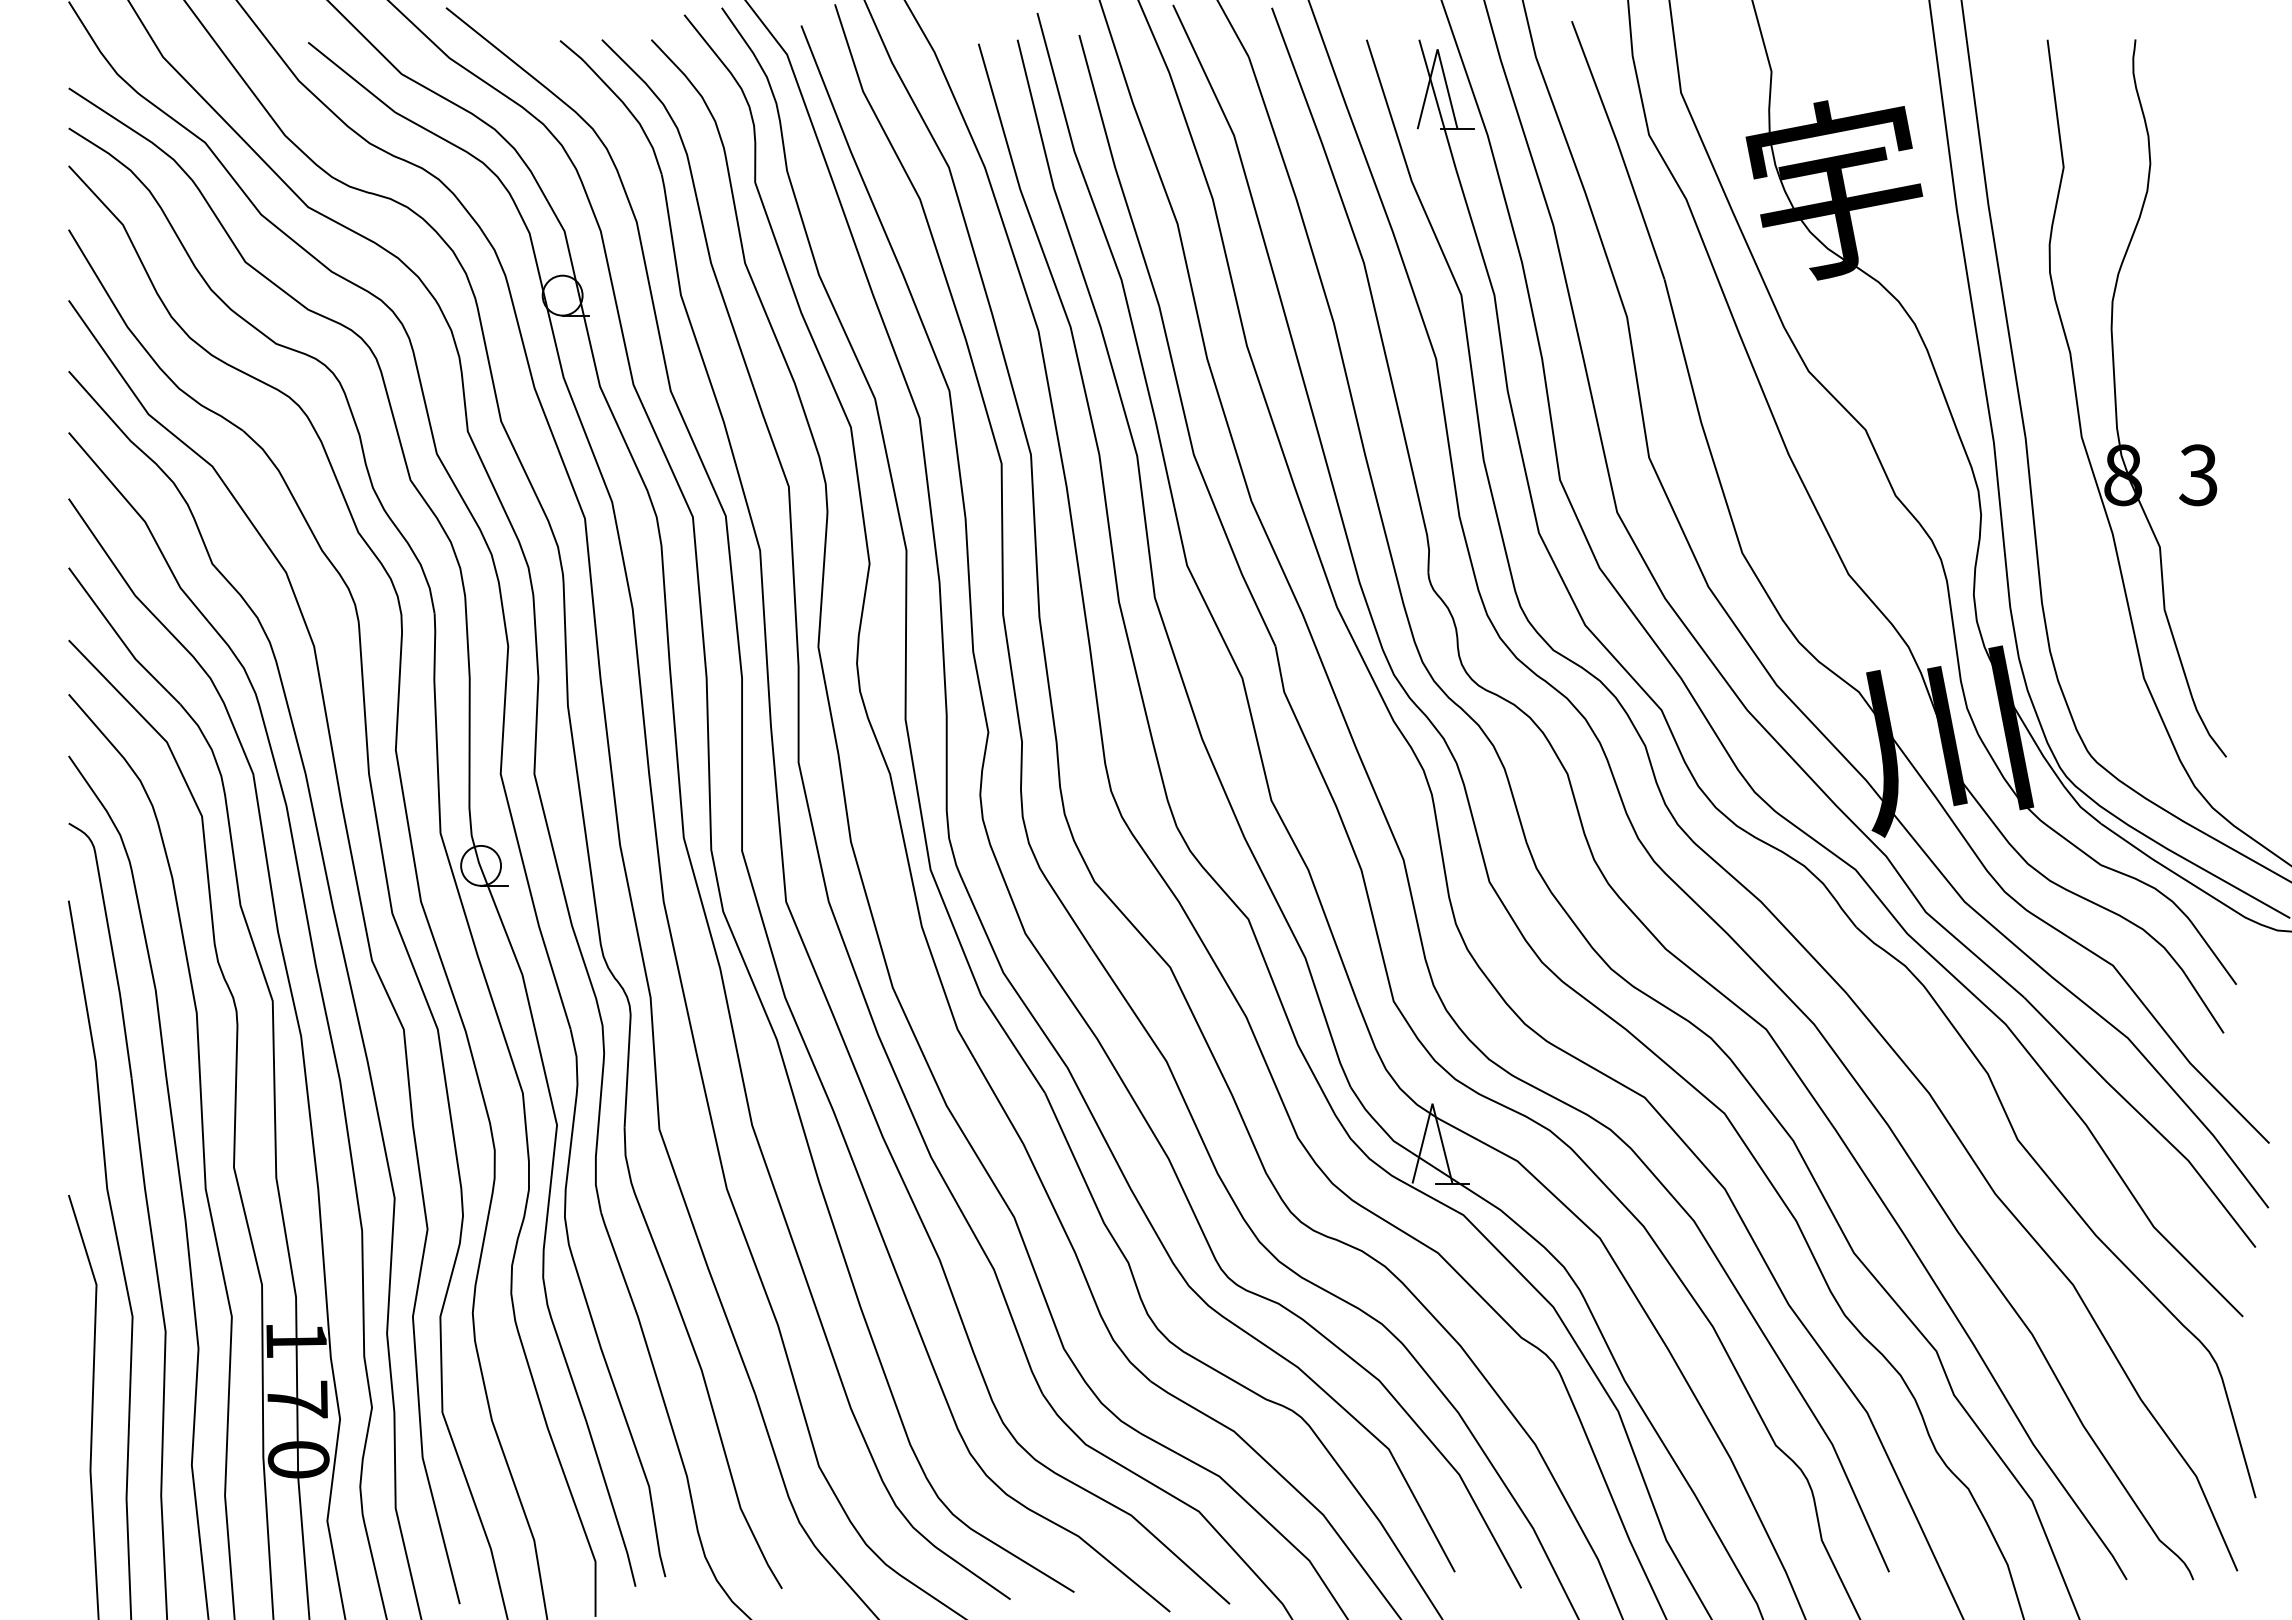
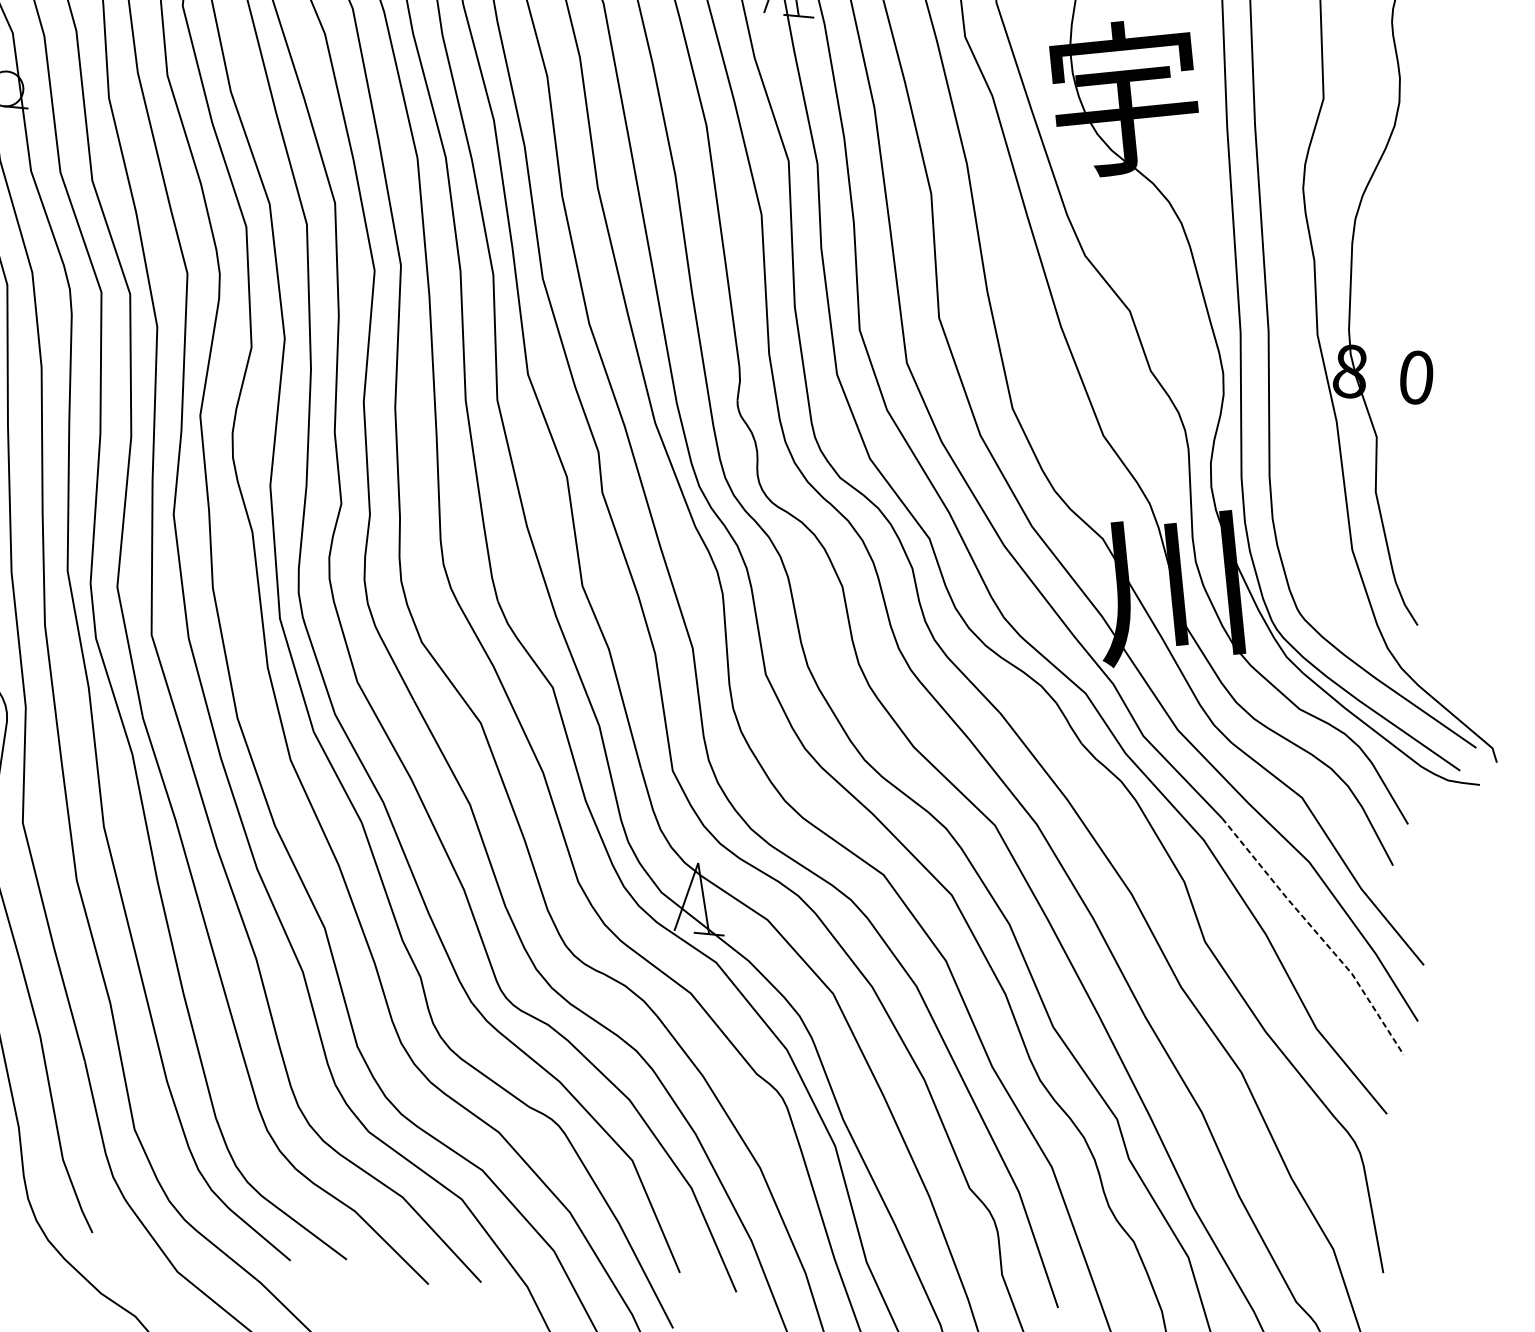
text: (2198, 475) -> (1416, 377), 3 -> 0
line: (2144, 1118) -> (1317, 933), solid -> dashed

